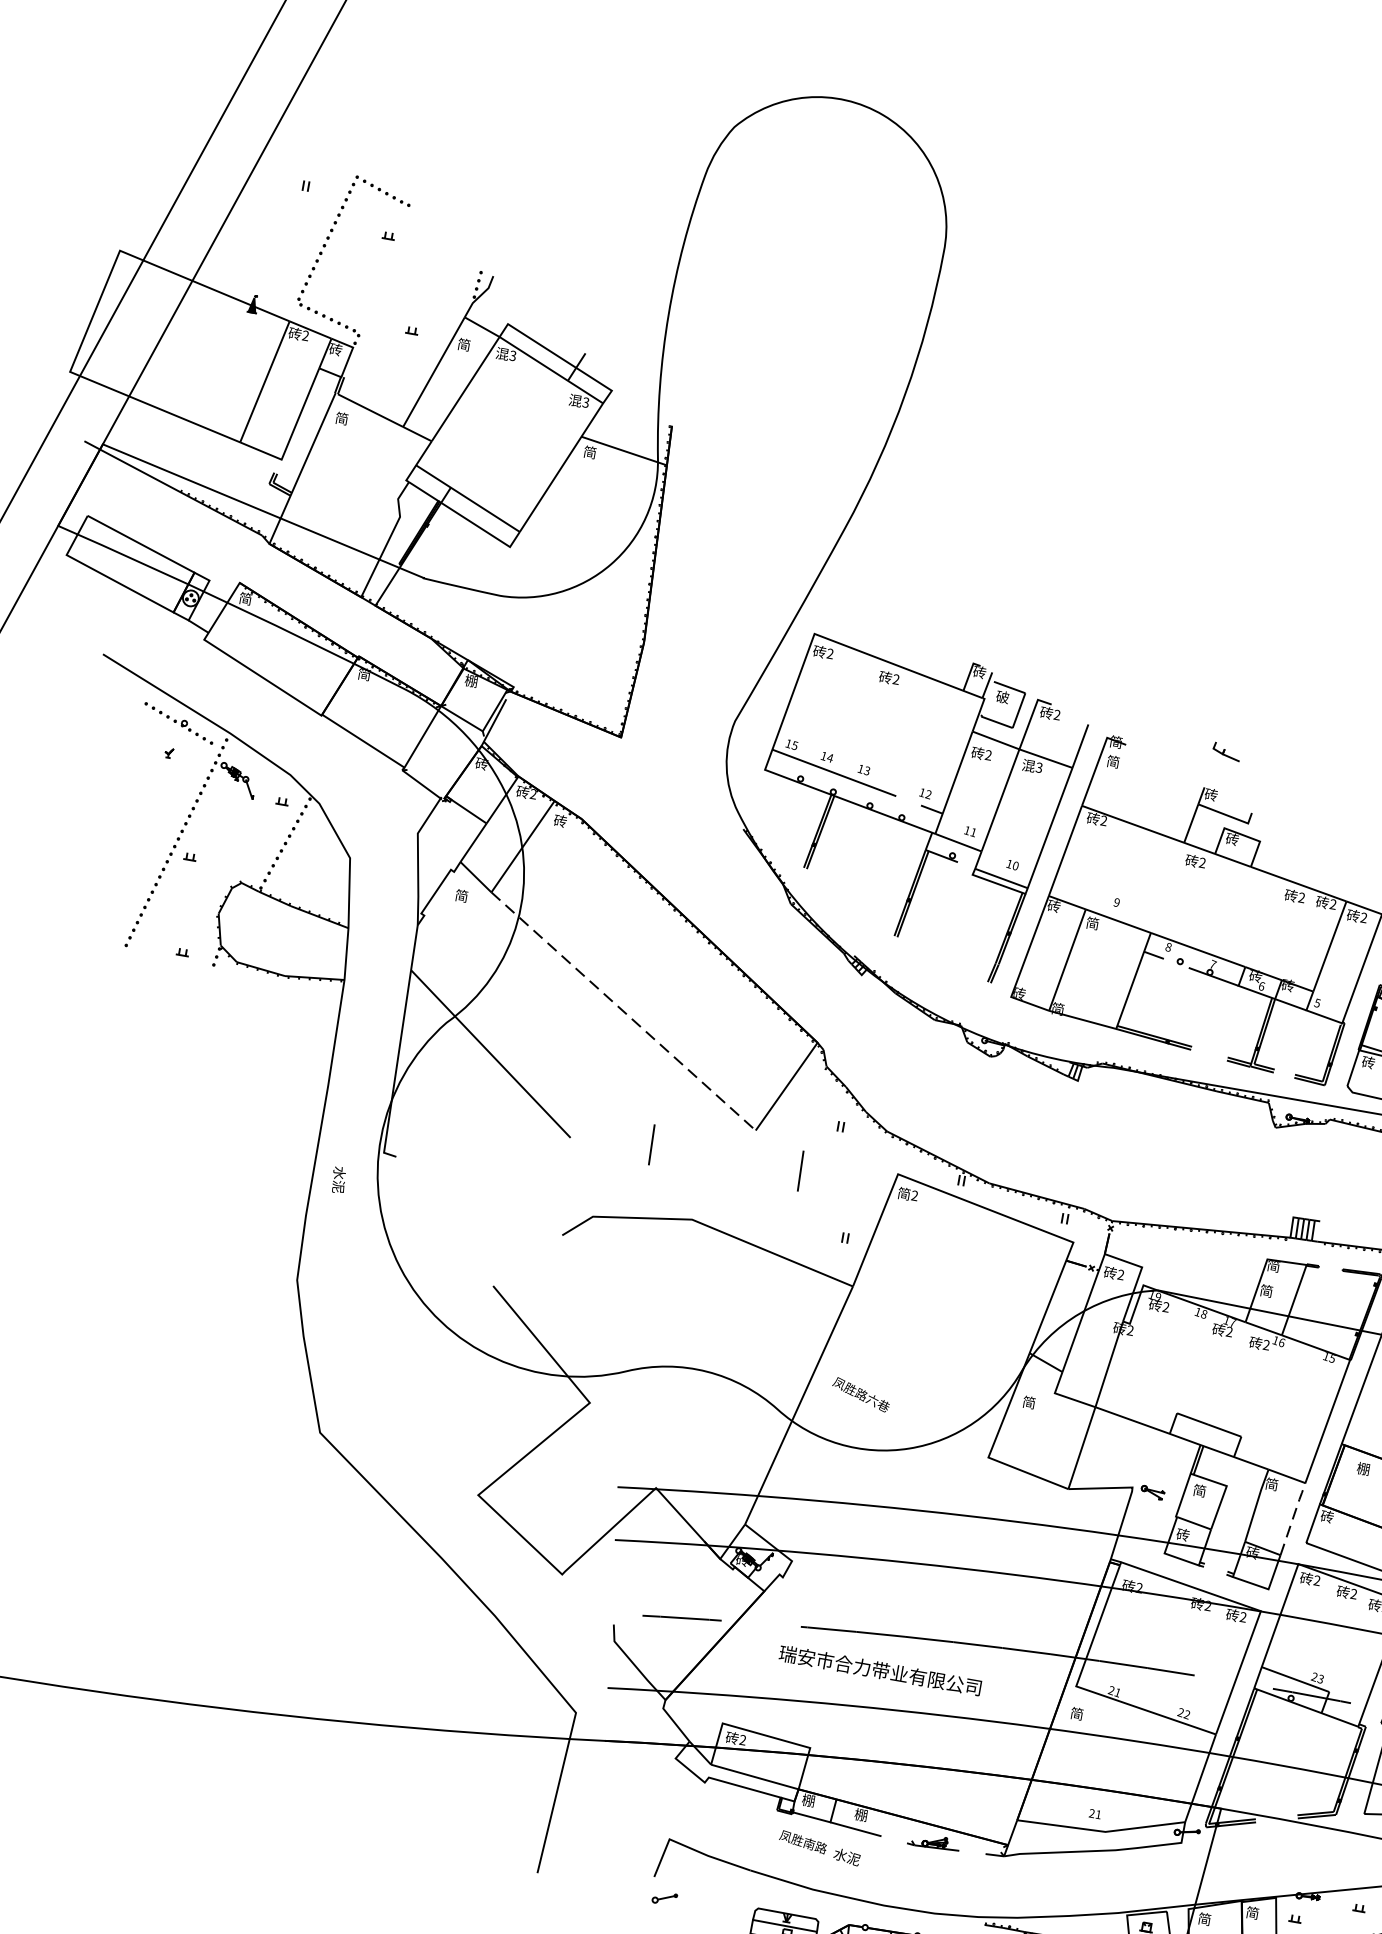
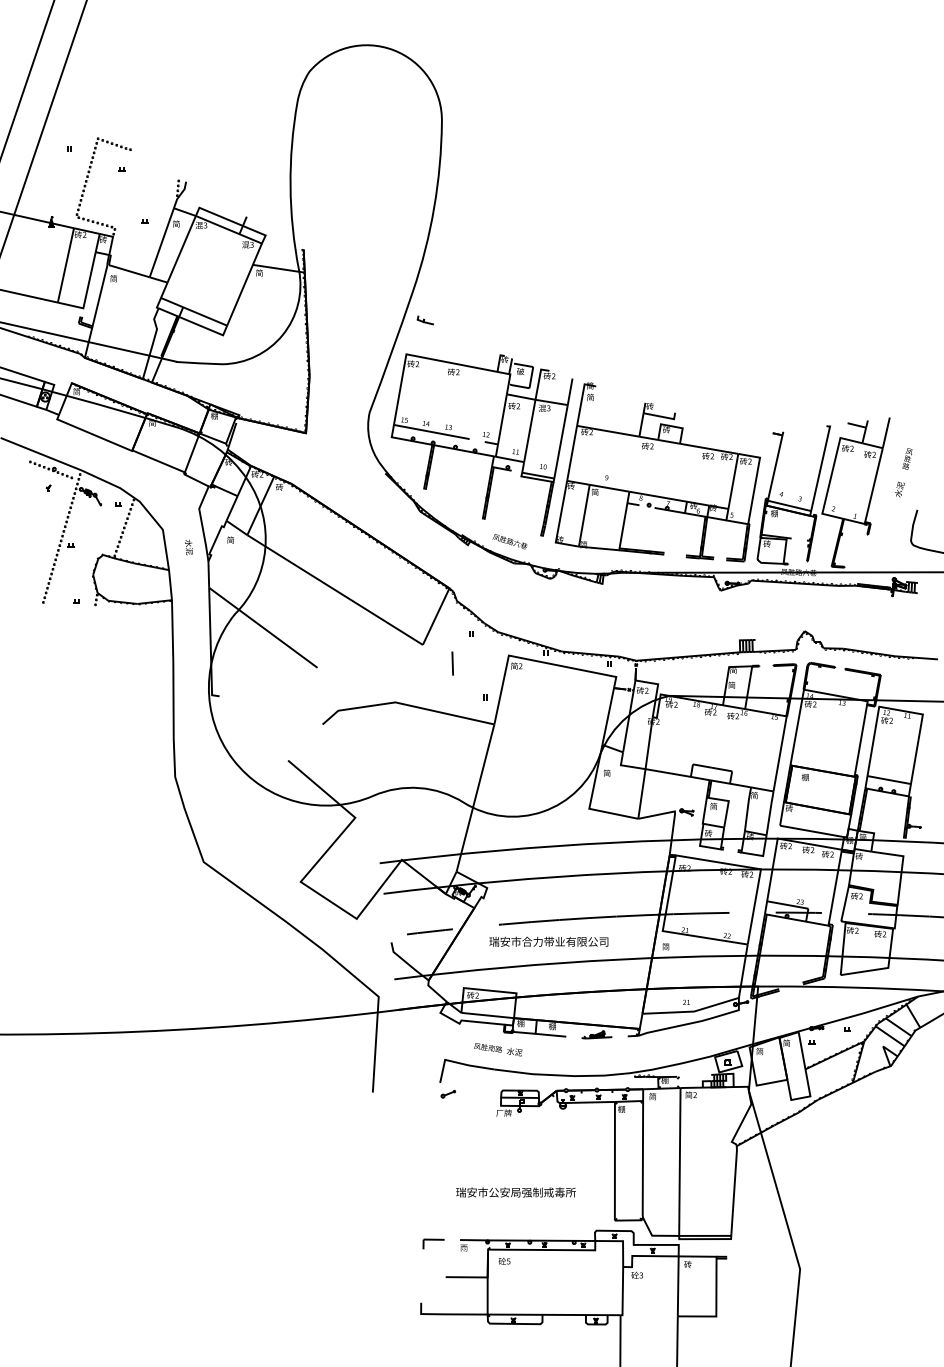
part: (1224, 751) -> (424, 320), moved
line: (624, 1012) -> (335, 590), dashed -> solid
line: (651, 1144) -> (364, 663), removed
text: (338, 1180) -> (188, 547), moved
text: (860, 1394) -> (509, 541), moved
line: (1294, 1516) -> (770, 811), dashed -> solid
text: (820, 1847) -> (498, 1049), moved

